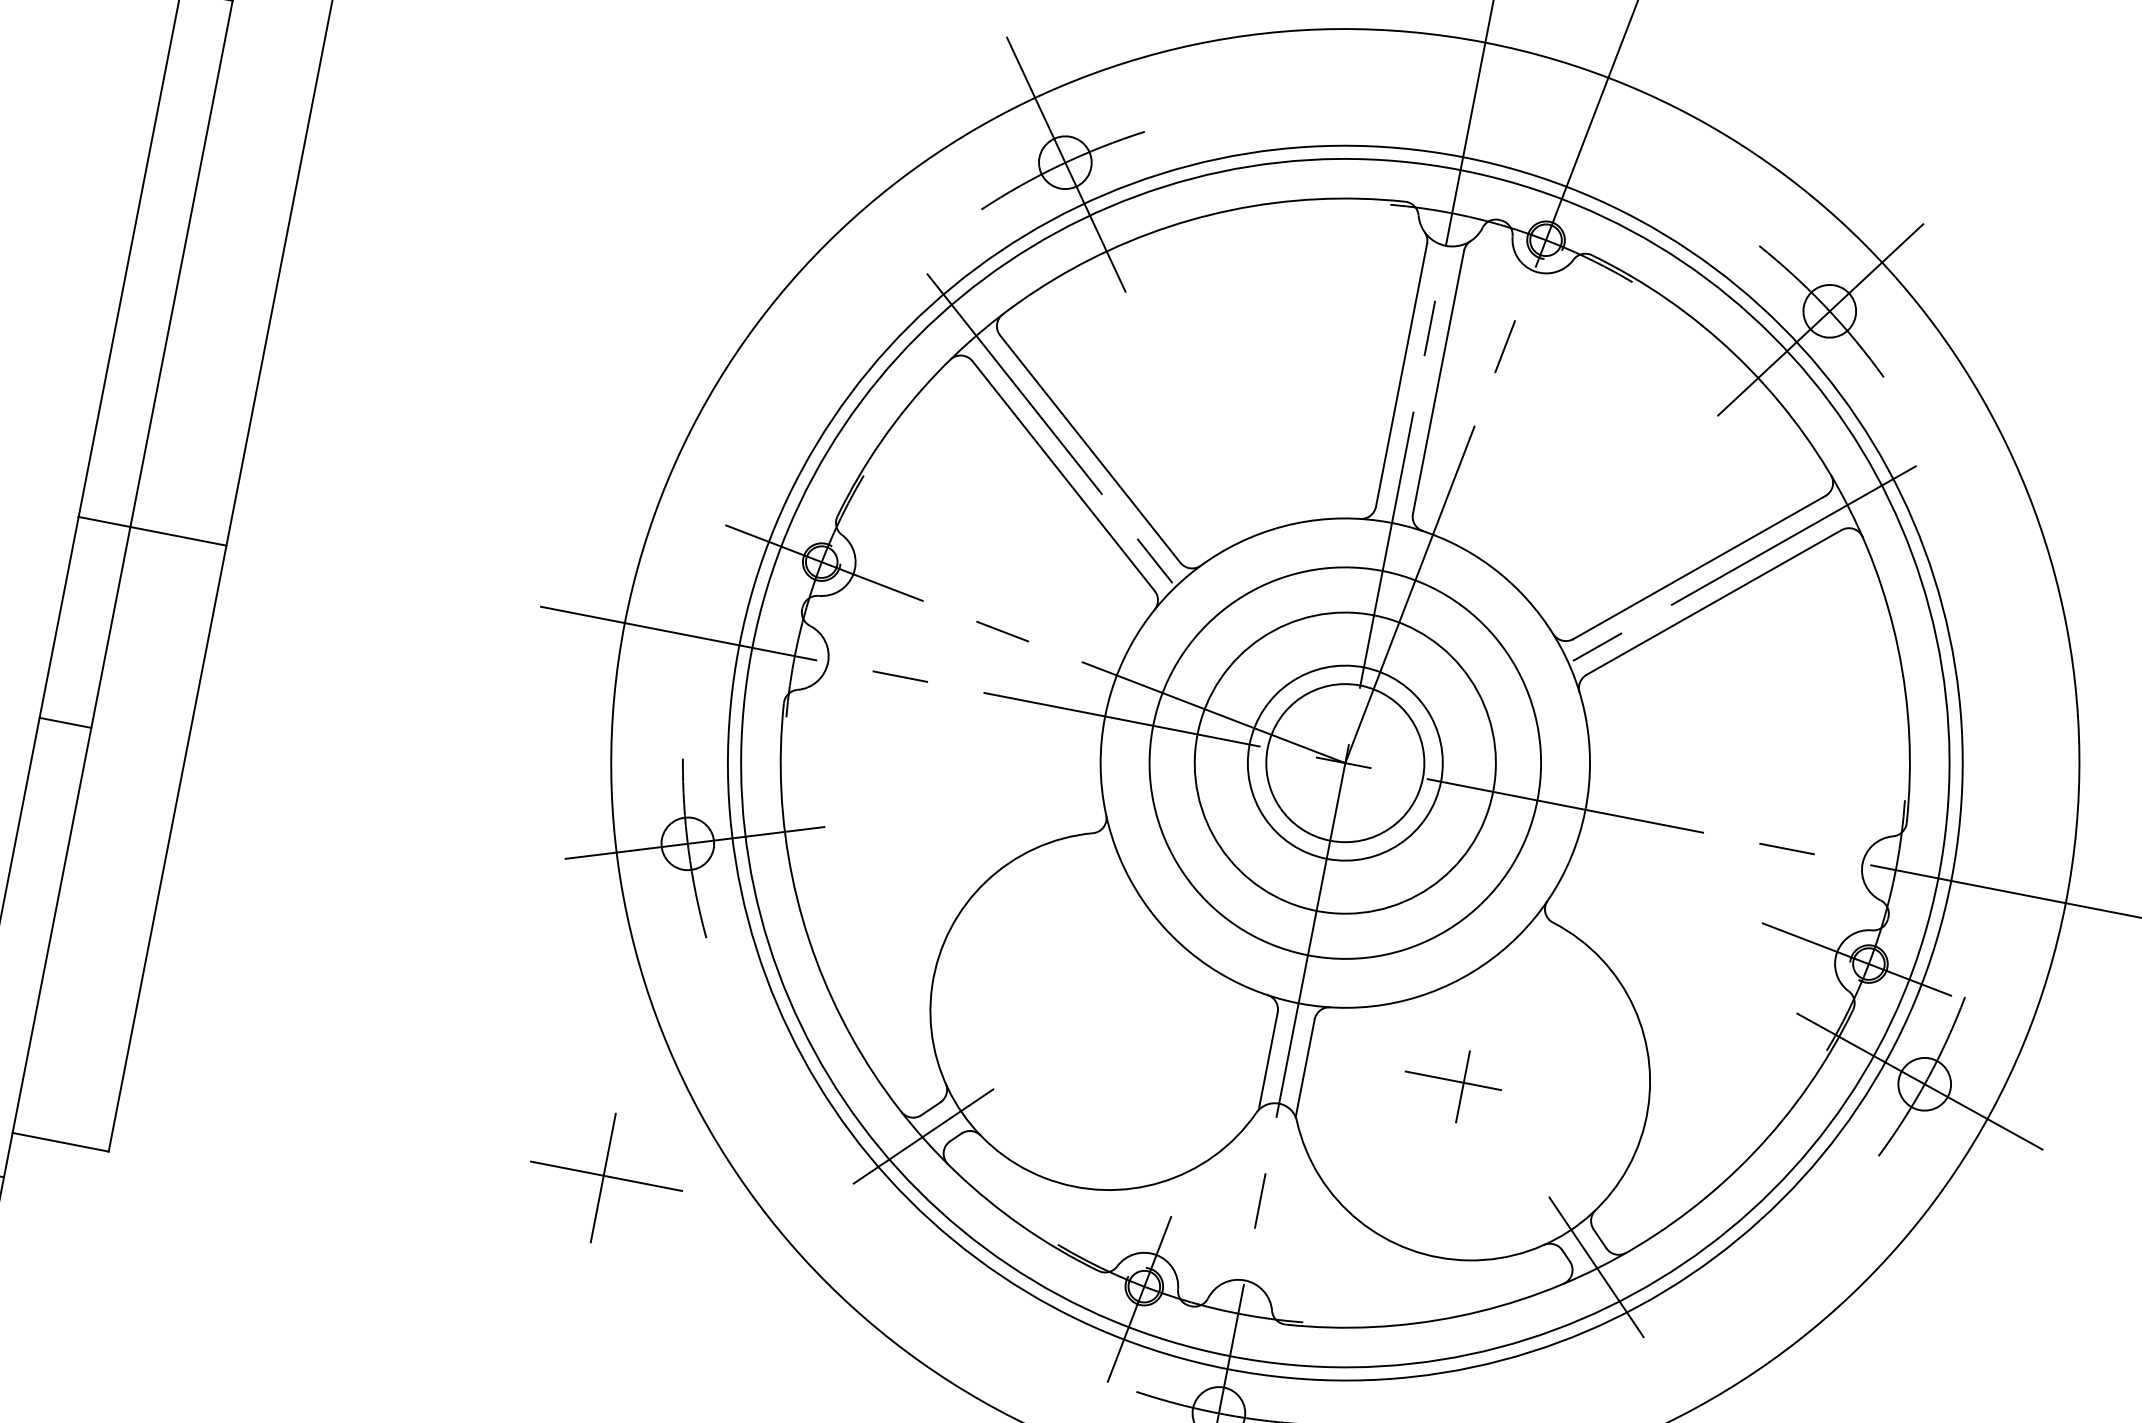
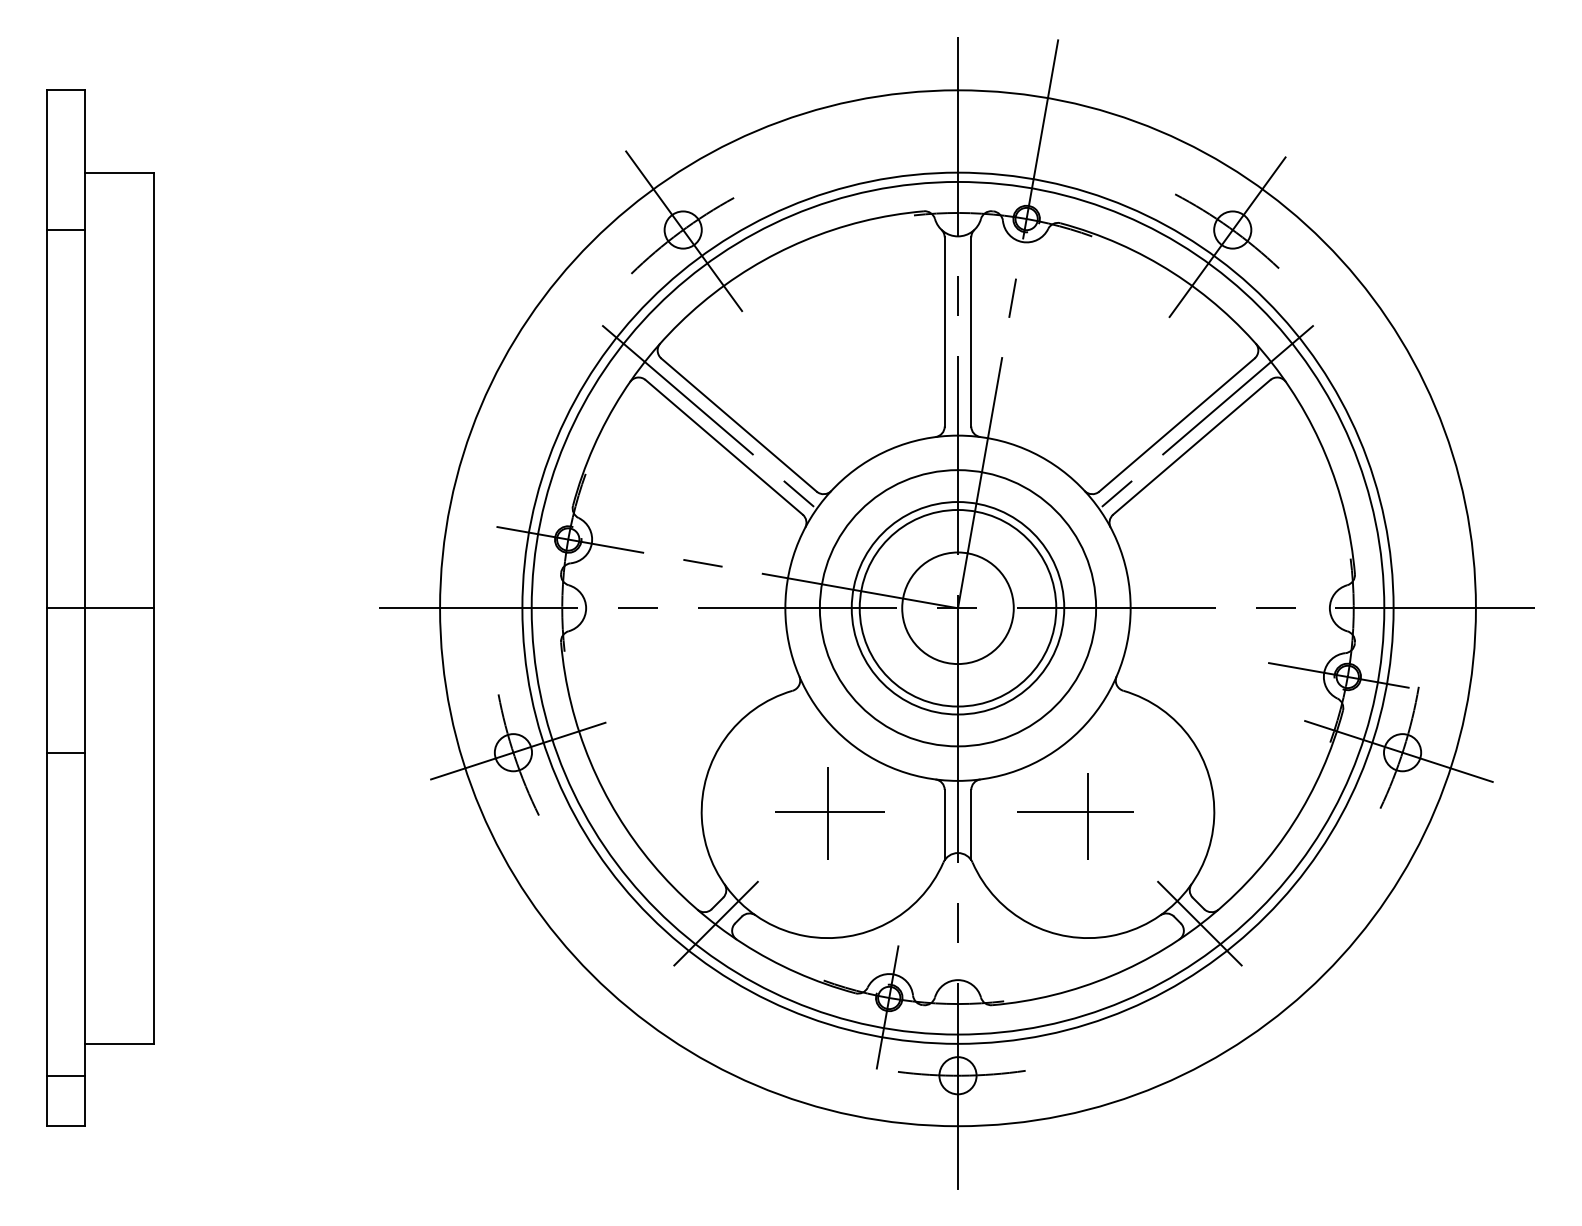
circle: (1344, 761) -> (957, 607), size x1.43
part: (1452, 1084) -> (1075, 816), size x1.67
part: (605, 1178) -> (829, 813), moved

